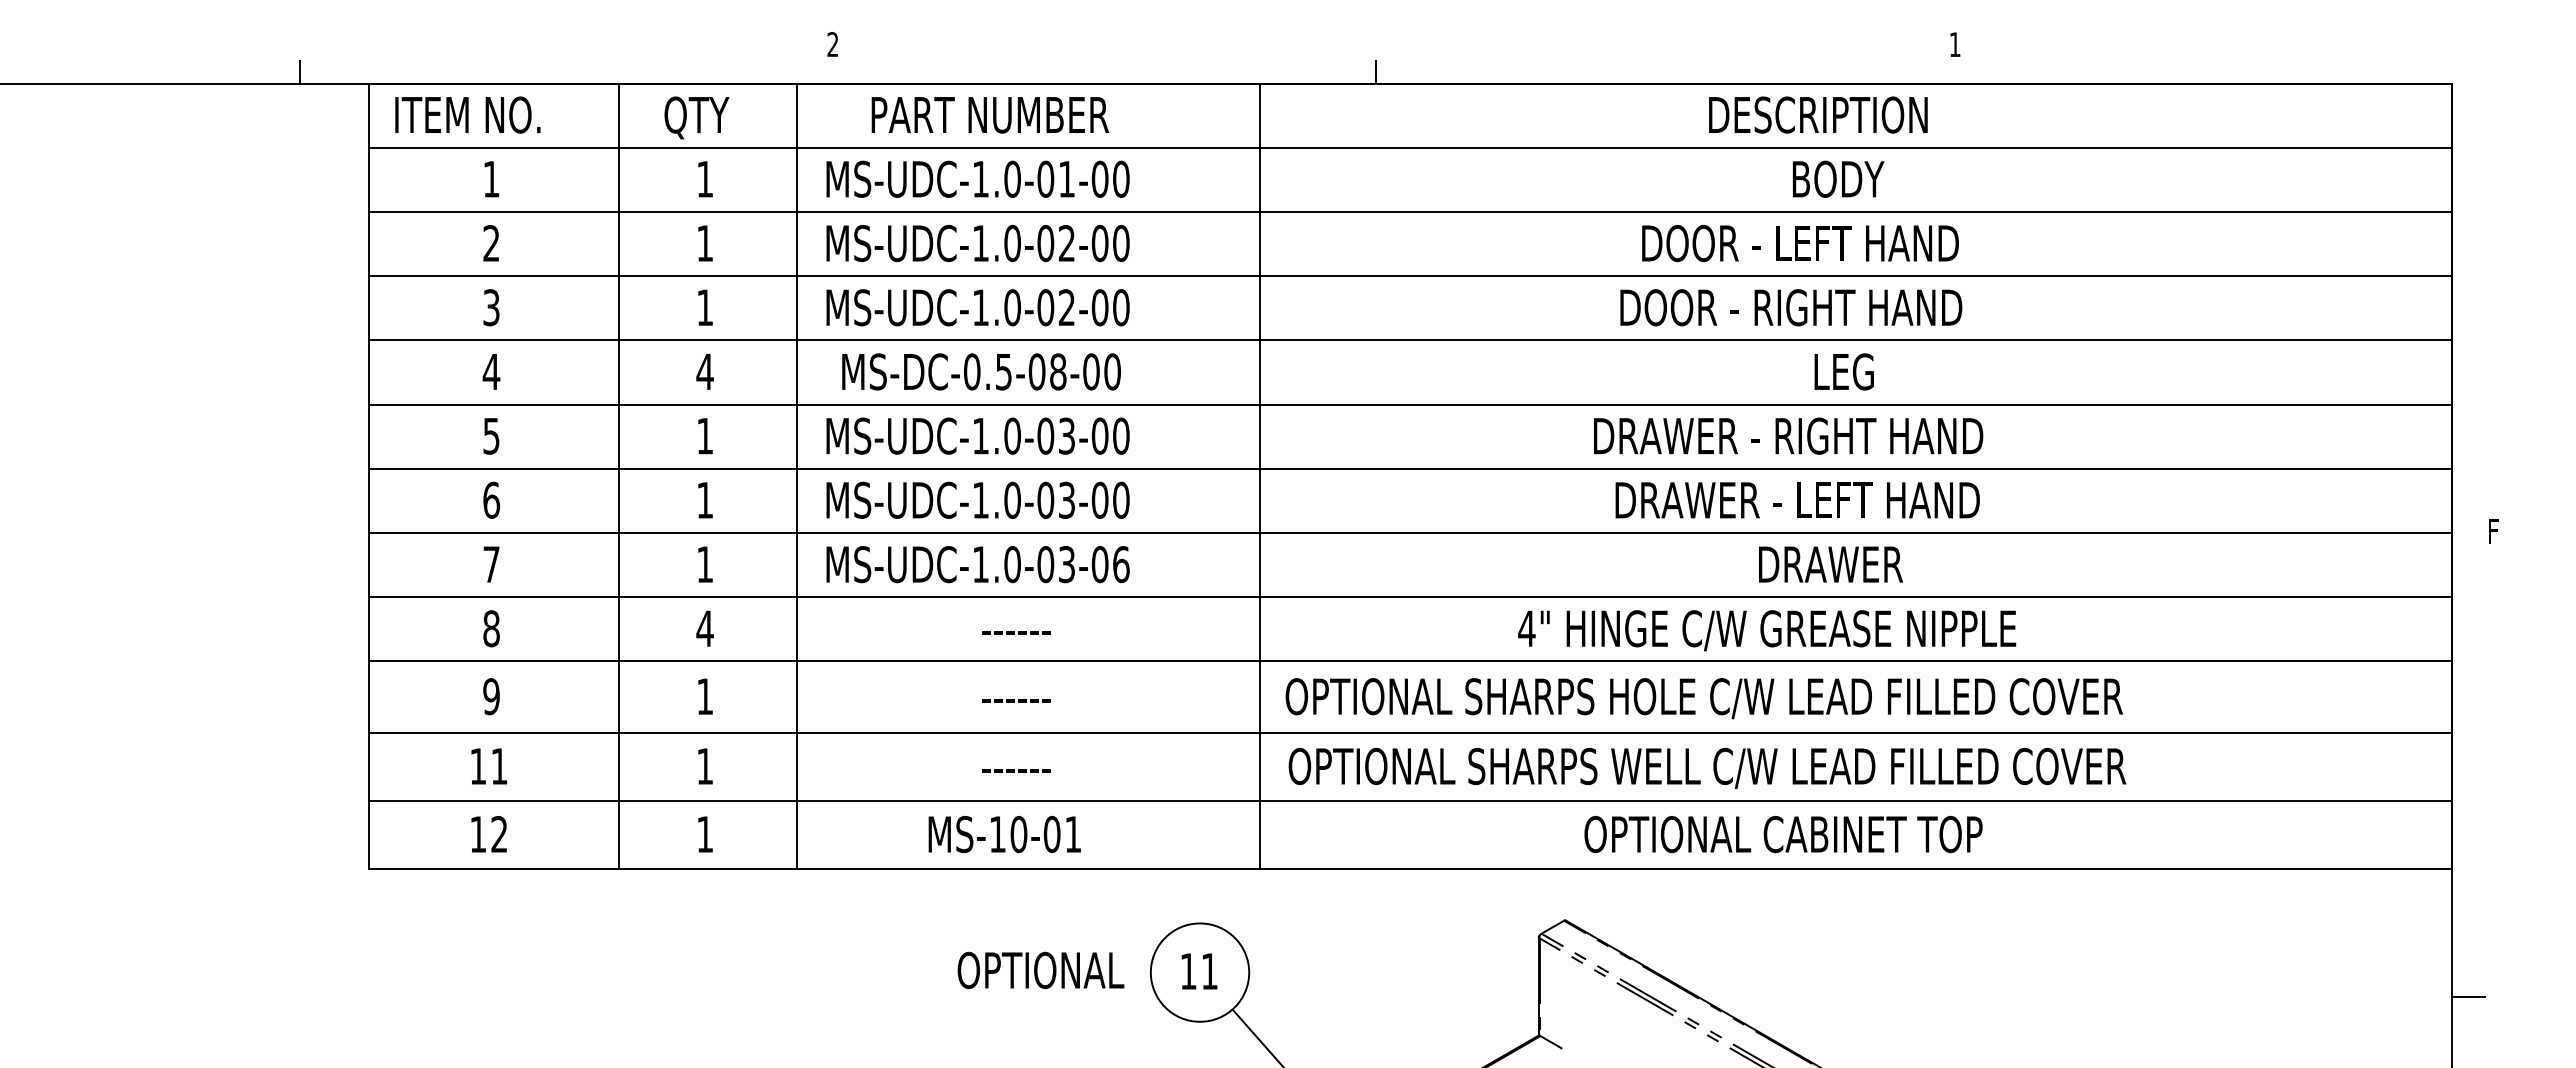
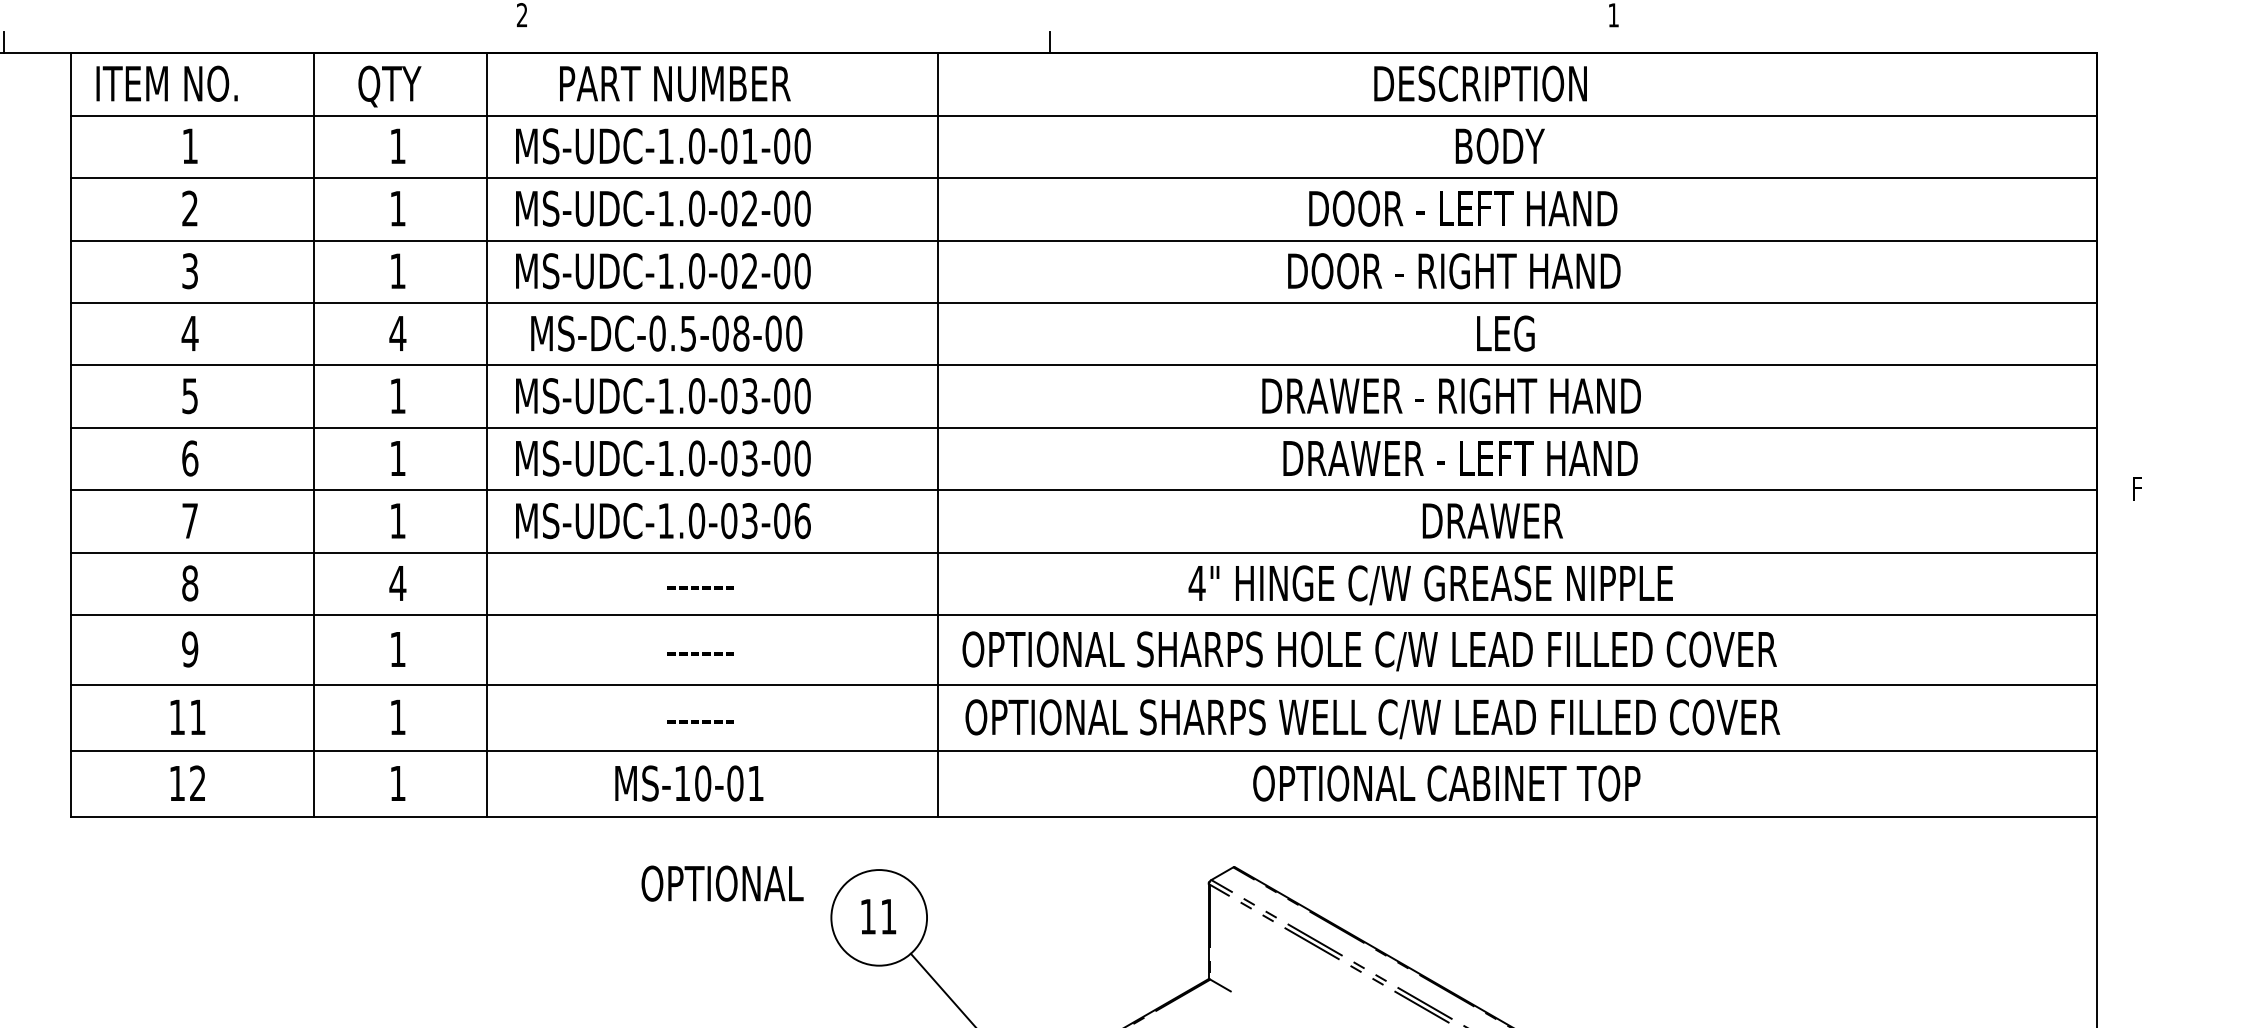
text: (1040, 969) -> (722, 882), moved
line: (2468, 996) -> (2112, 941), removed

